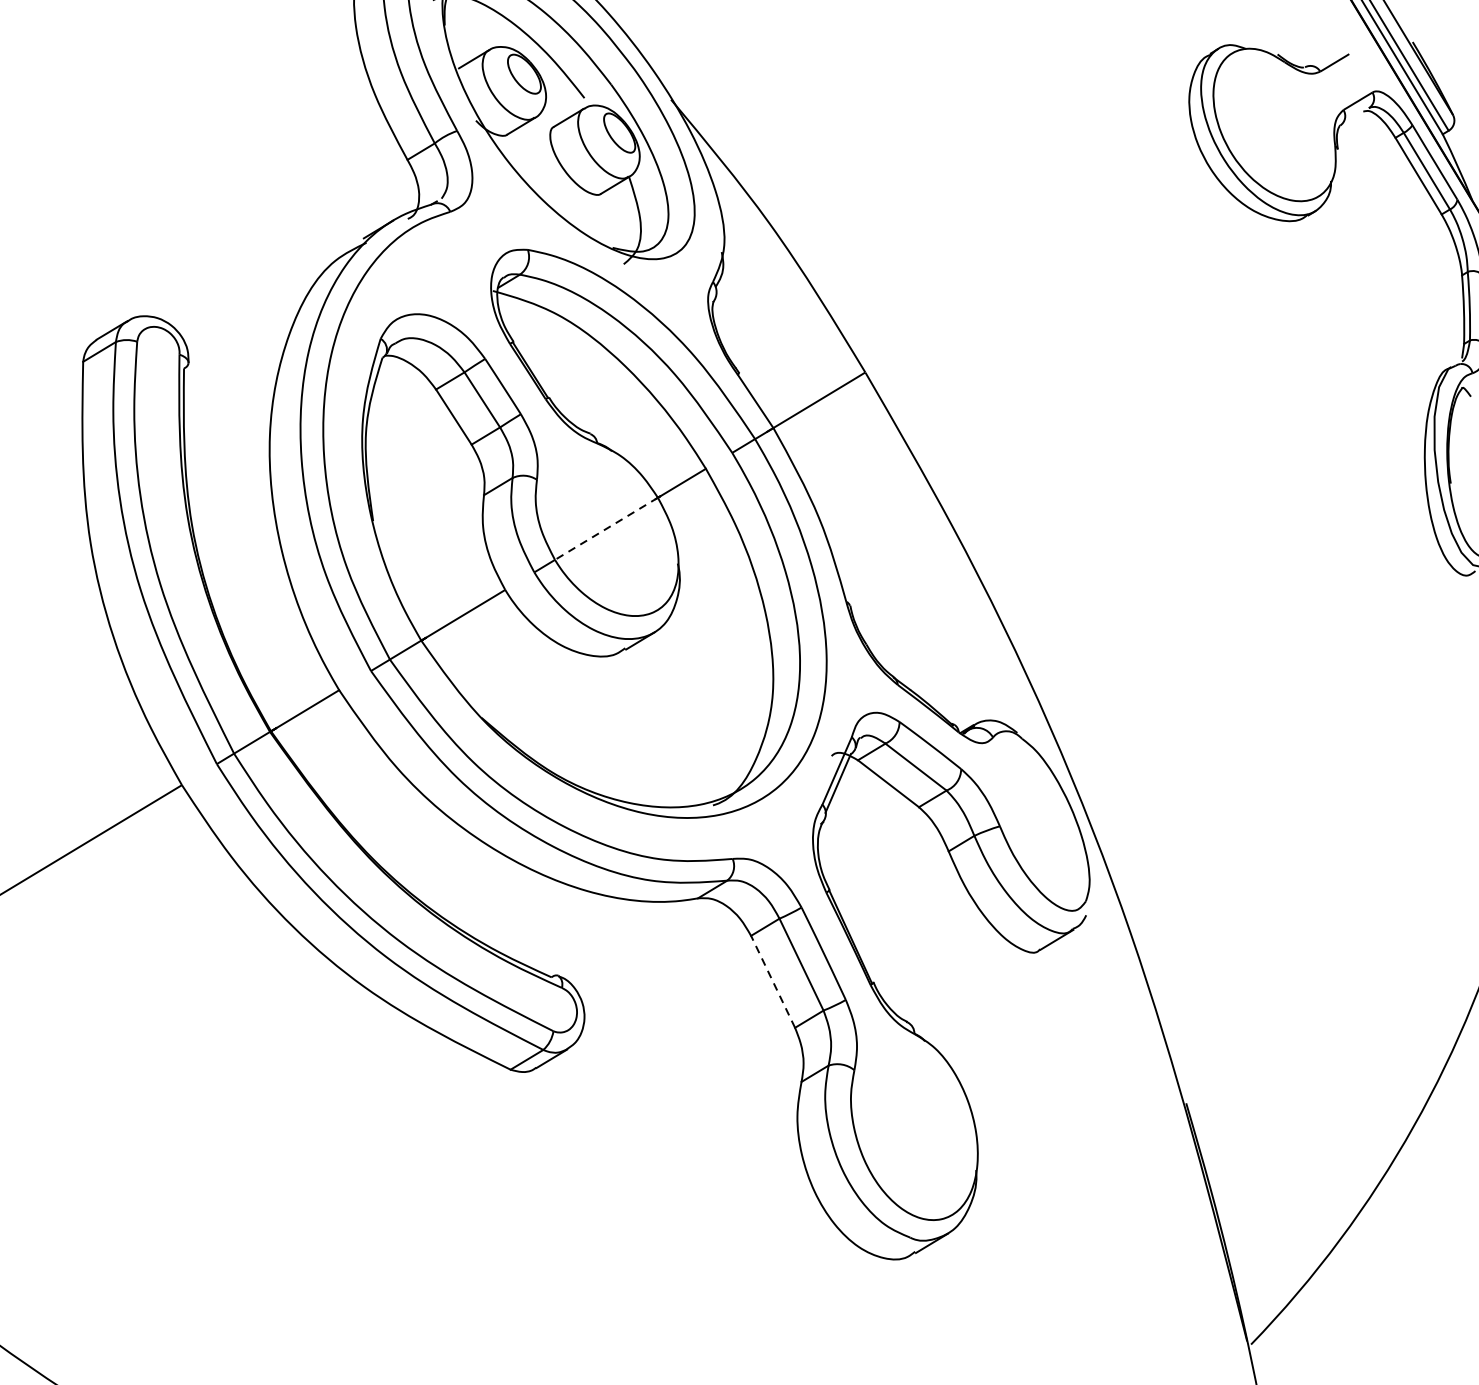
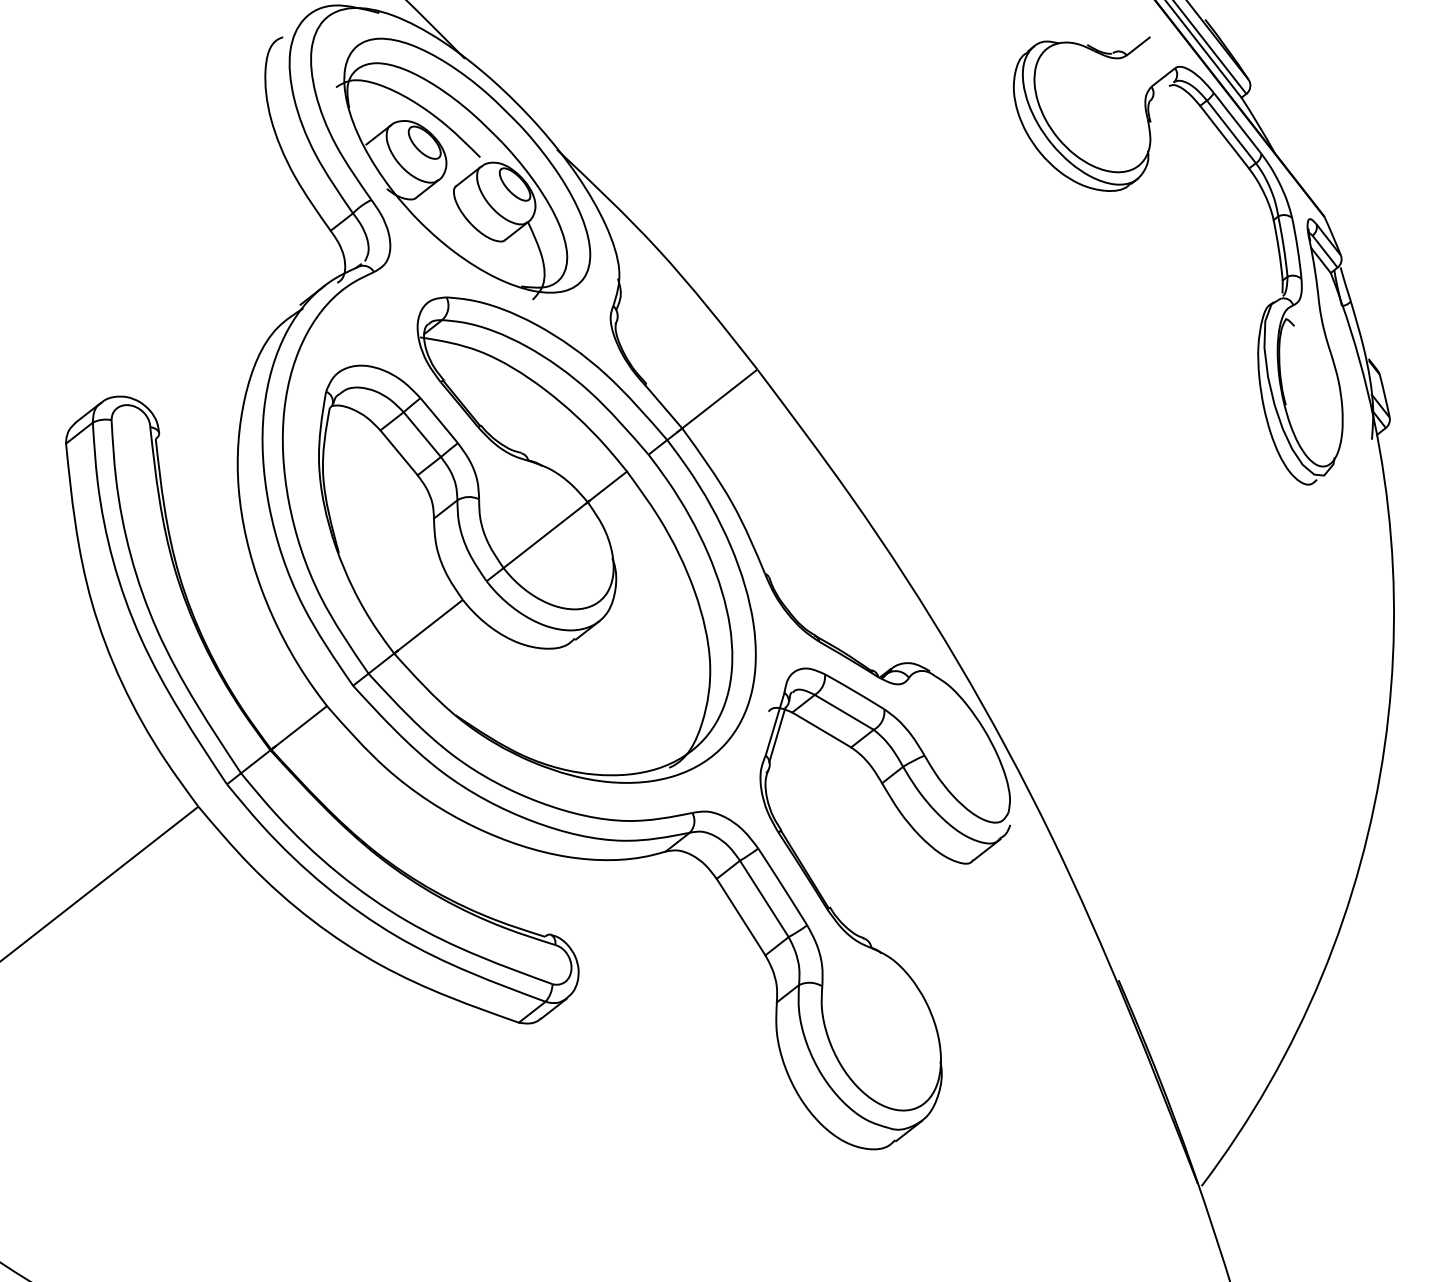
line: (606, 529) -> (545, 535), dashed -> solid
line: (772, 981) -> (740, 916), dashed -> solid

